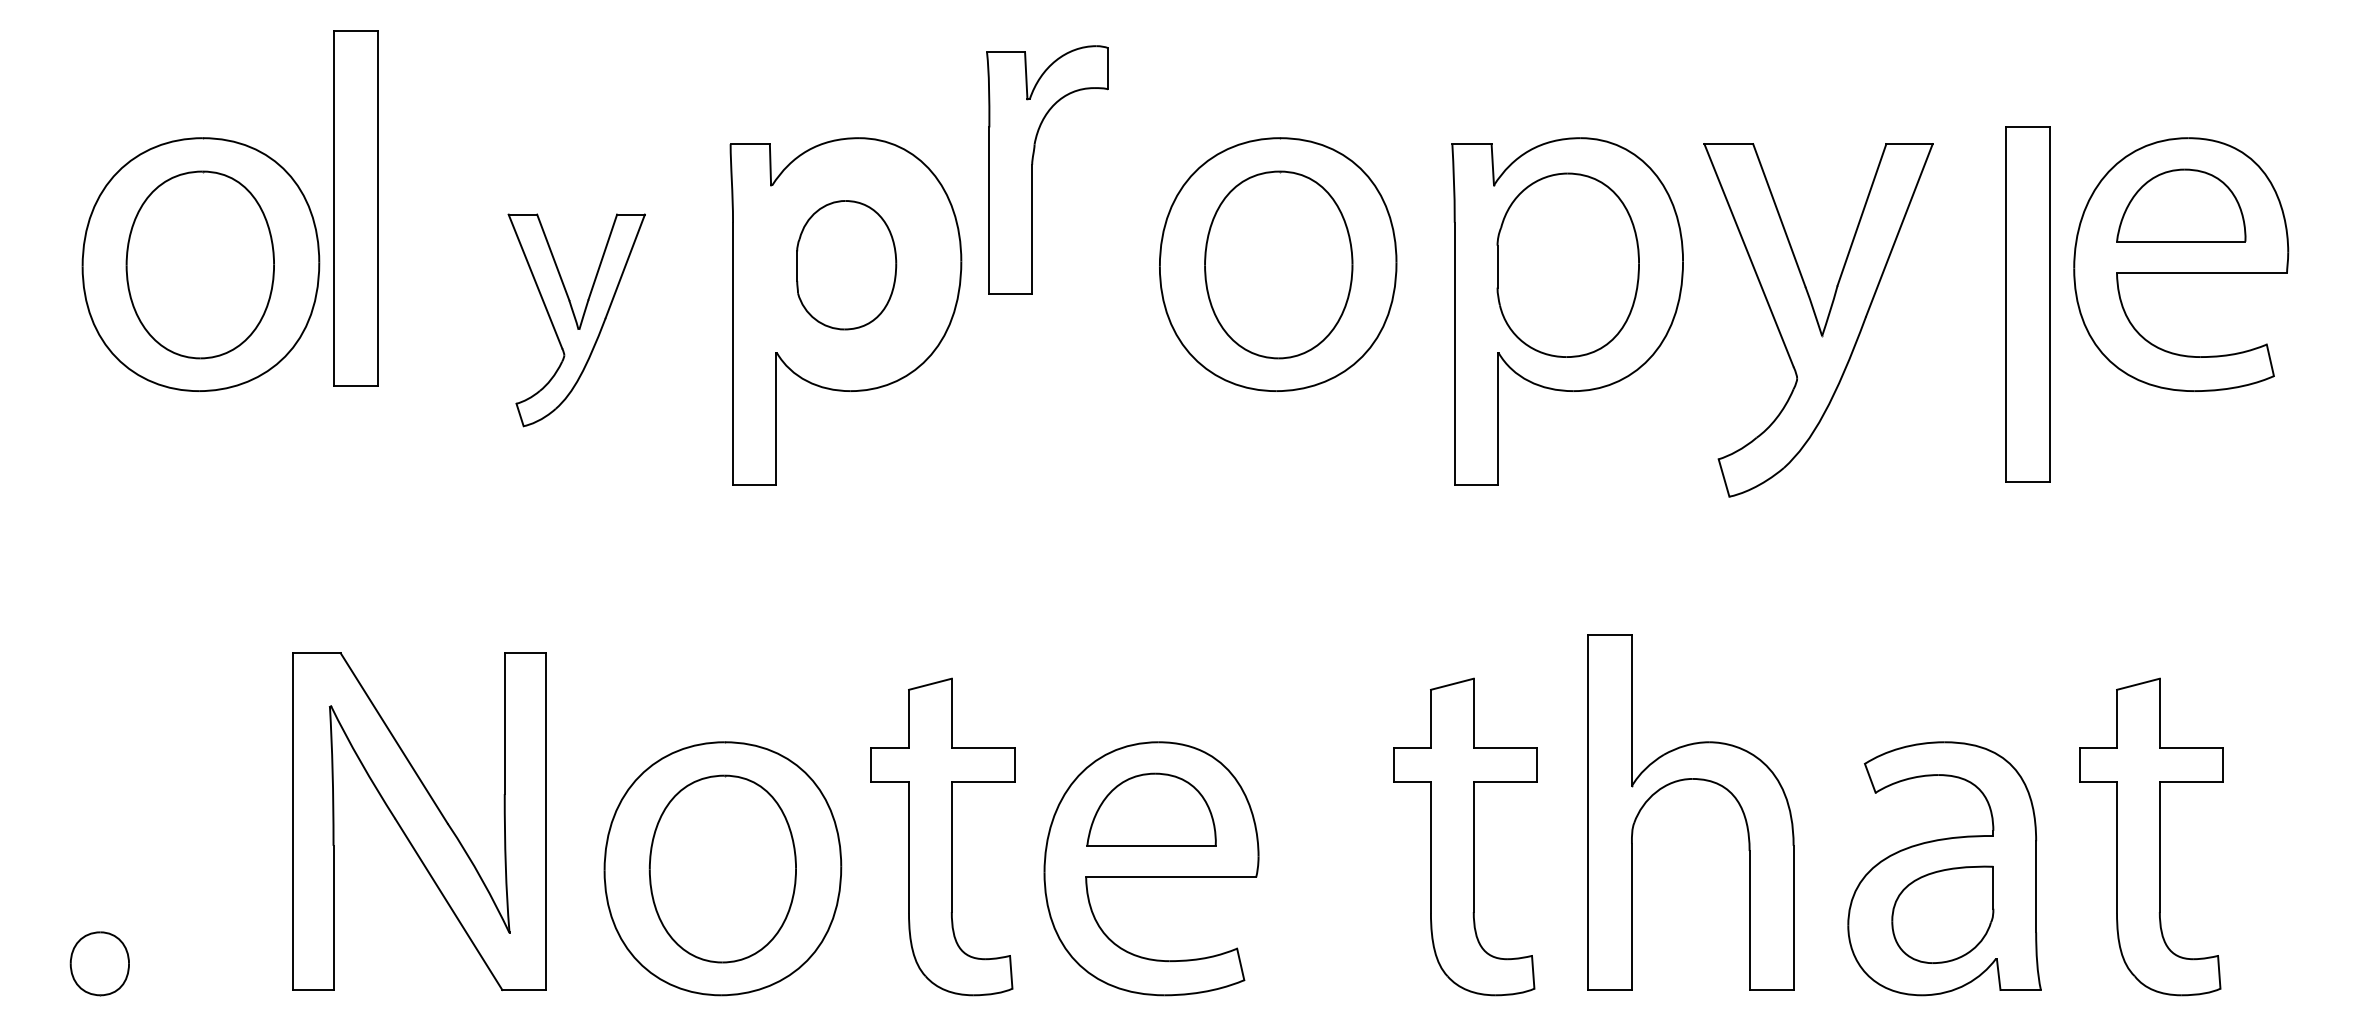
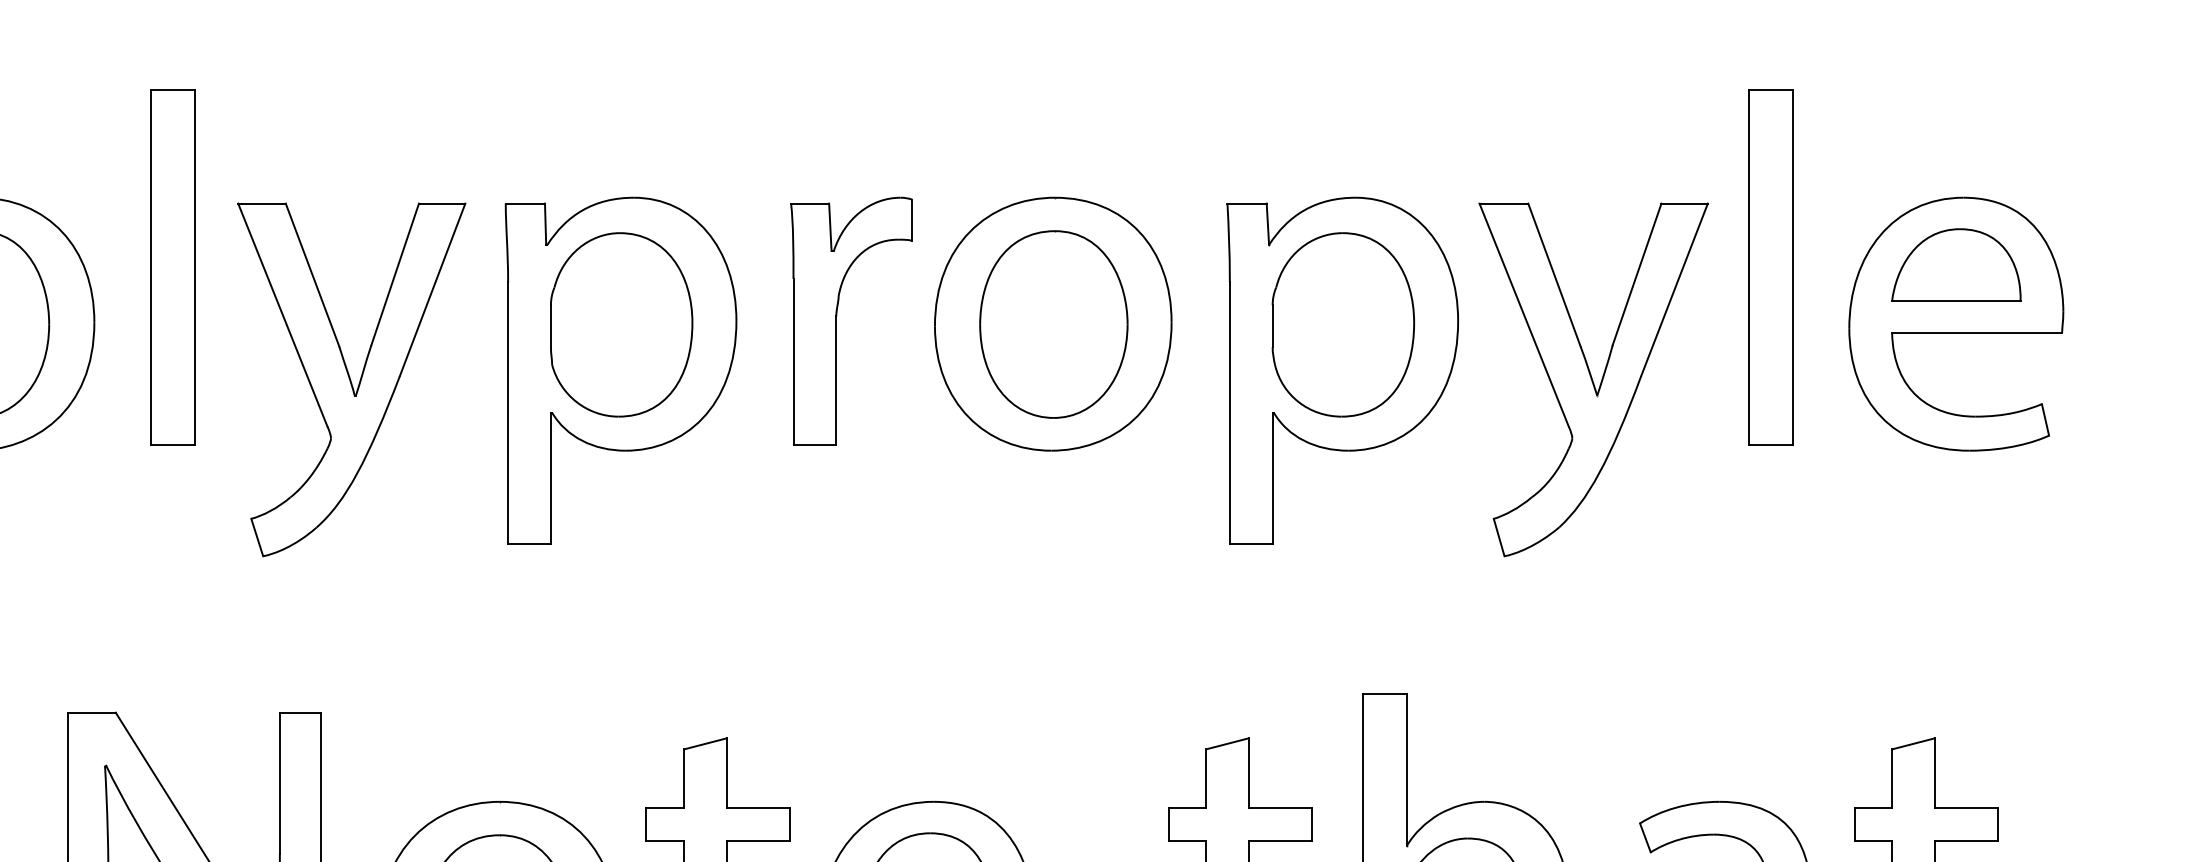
part: (1033, 164) -> (837, 316), moved
part: (355, 208) -> (172, 268), moved
part: (846, 264) -> (621, 324), size x1.43
part: (2027, 304) -> (1770, 268), moved
part: (576, 320) -> (351, 380), size x1.67

